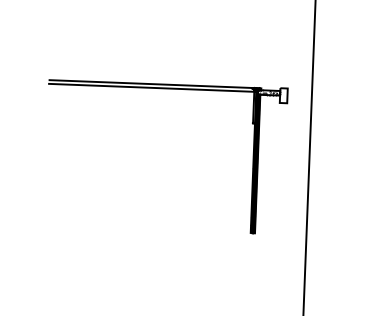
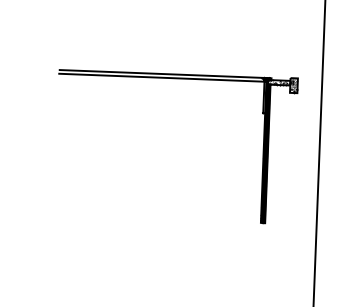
hatch: (283, 95) -> (293, 85), added

